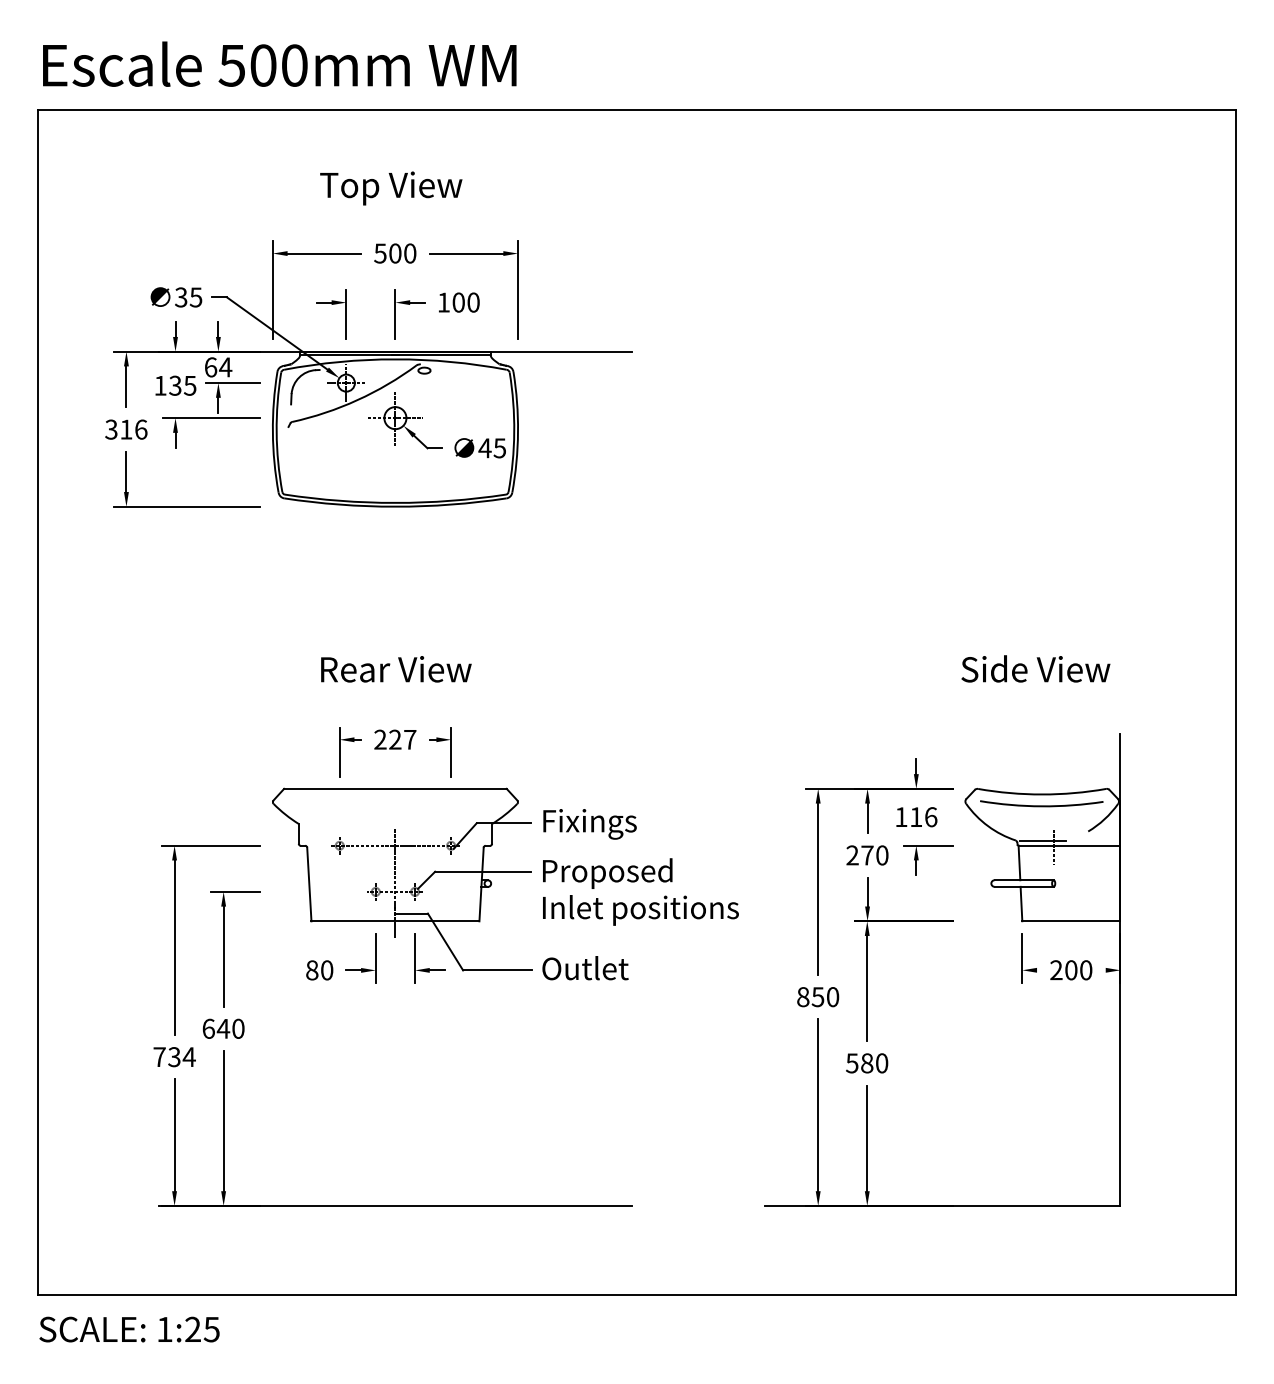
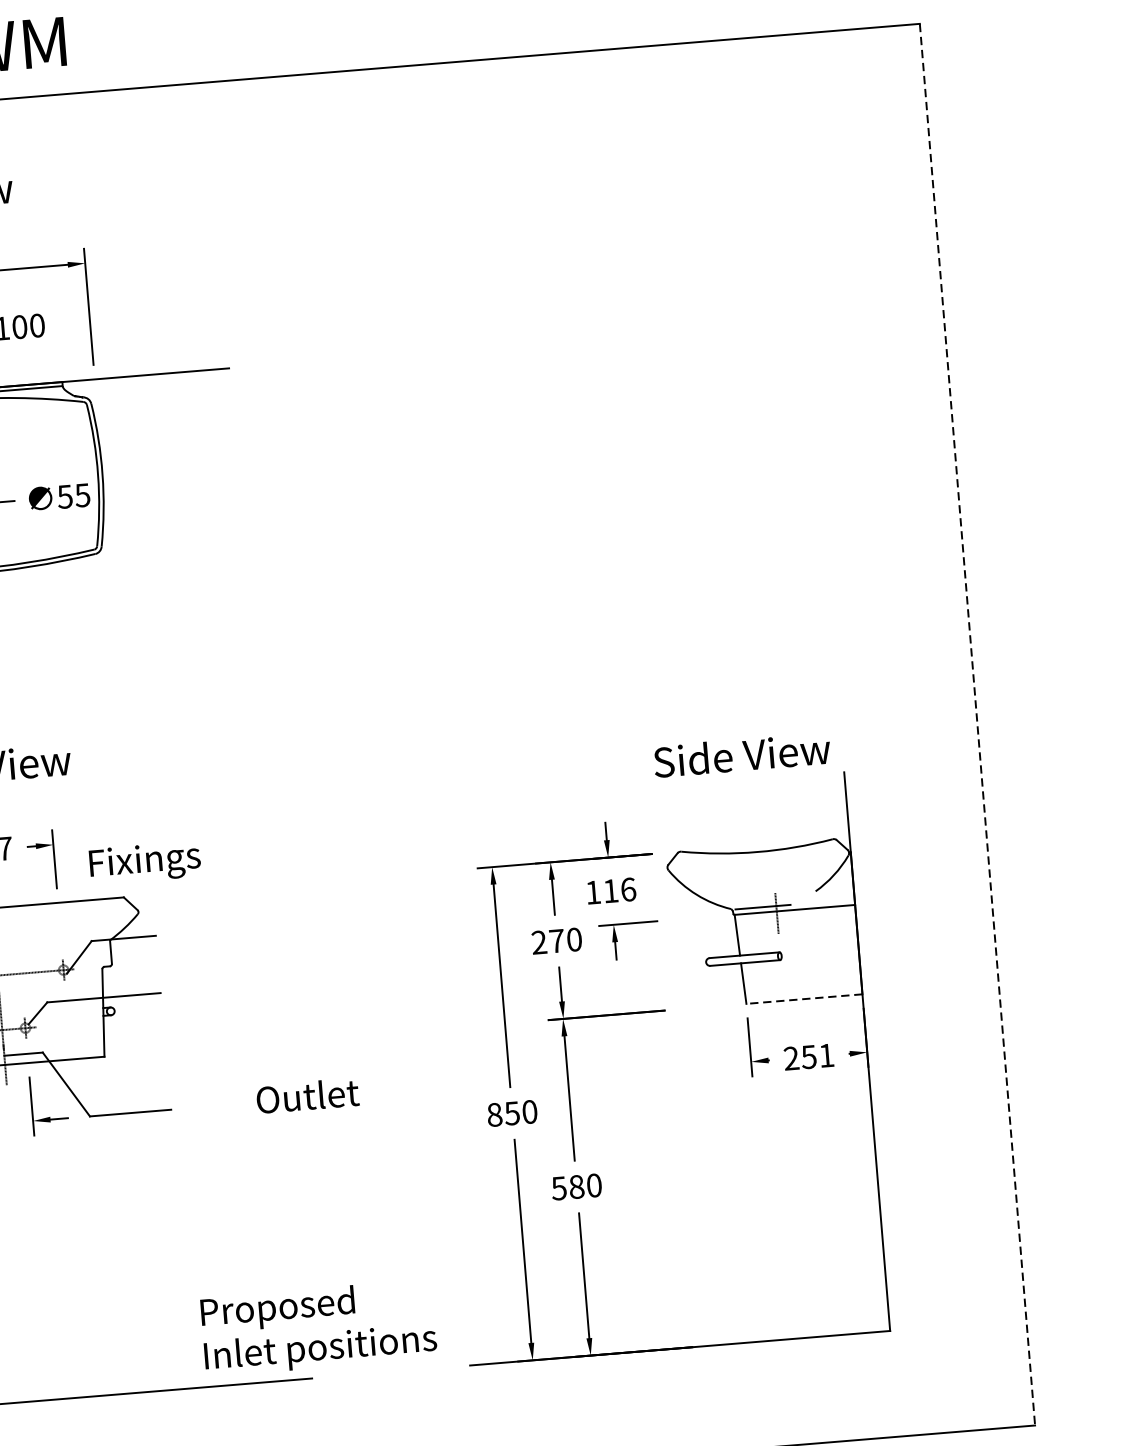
text: (484, 448) -> (64, 497), 45 -> 55
text: (1035, 668) -> (741, 754), moved
line: (1235, 702) -> (977, 724), solid -> dashed
arc: (1041, 805) -> (757, 865), removed
text: (589, 824) -> (144, 863), moved
text: (640, 891) -> (318, 1327), moved
line: (1070, 921) -> (803, 999), solid -> dashed
text: (585, 968) -> (307, 1096), moved
text: (1078, 970) -> (817, 1056), 200 -> 251

